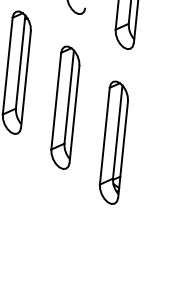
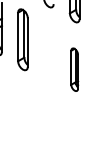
part: (64, 107) -> (48, 54), removed
part: (113, 142) -> (74, 69), size x0.7

